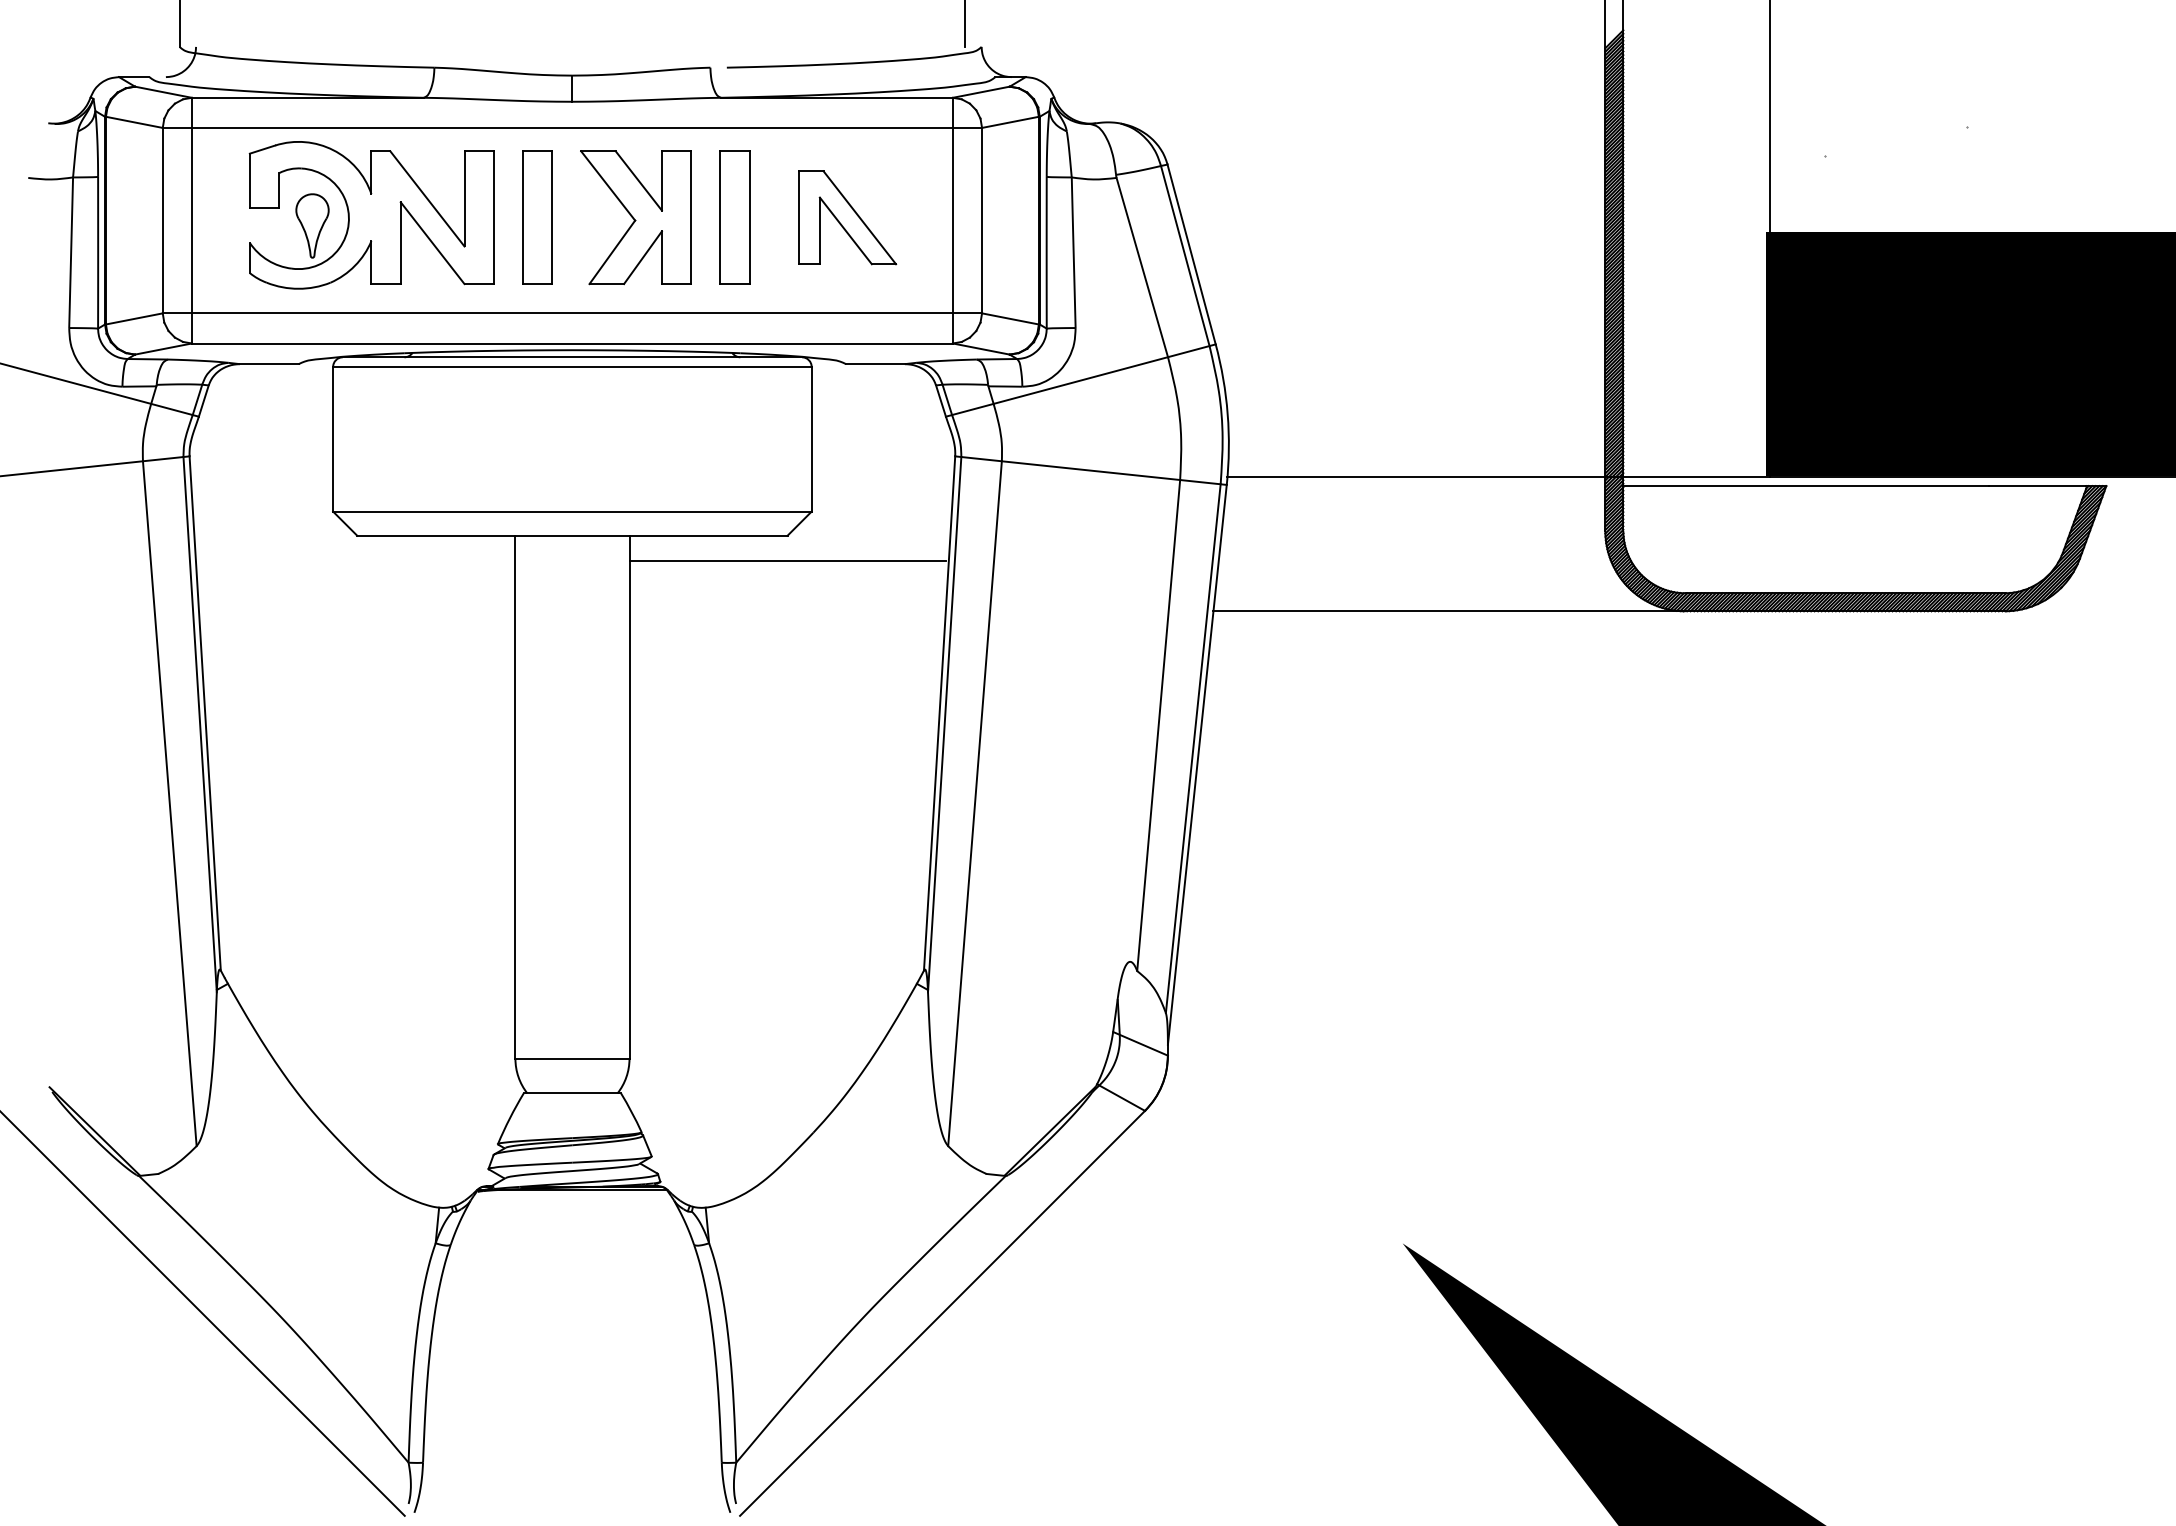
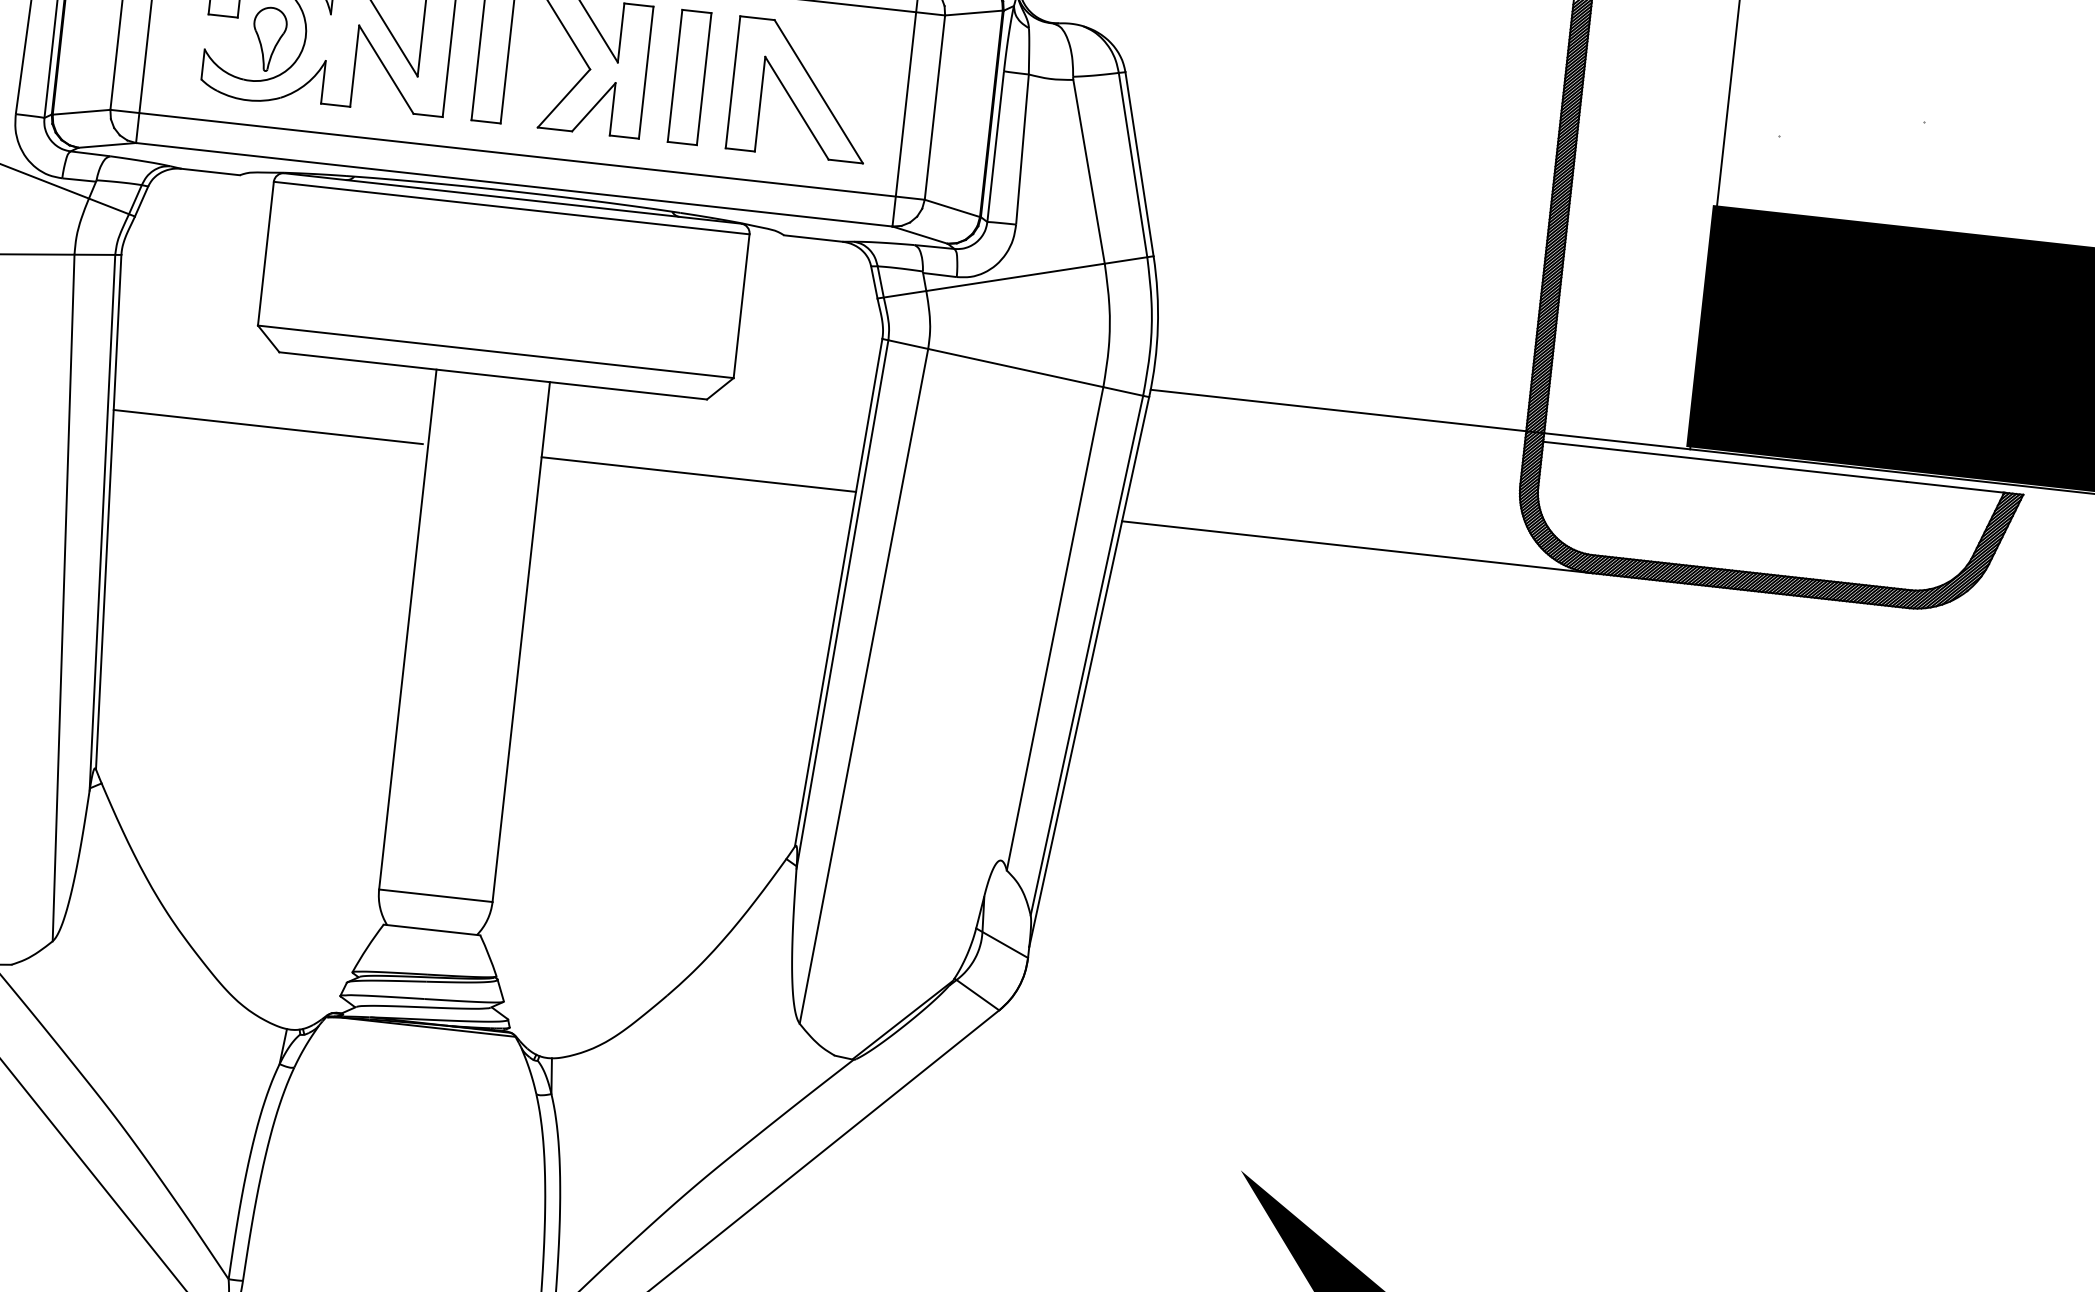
part: (847, 217) -> (801, 89), size x1.43
line: (787, 561) -> (698, 474), moved
line: (354, 611) -> (268, 427), added

